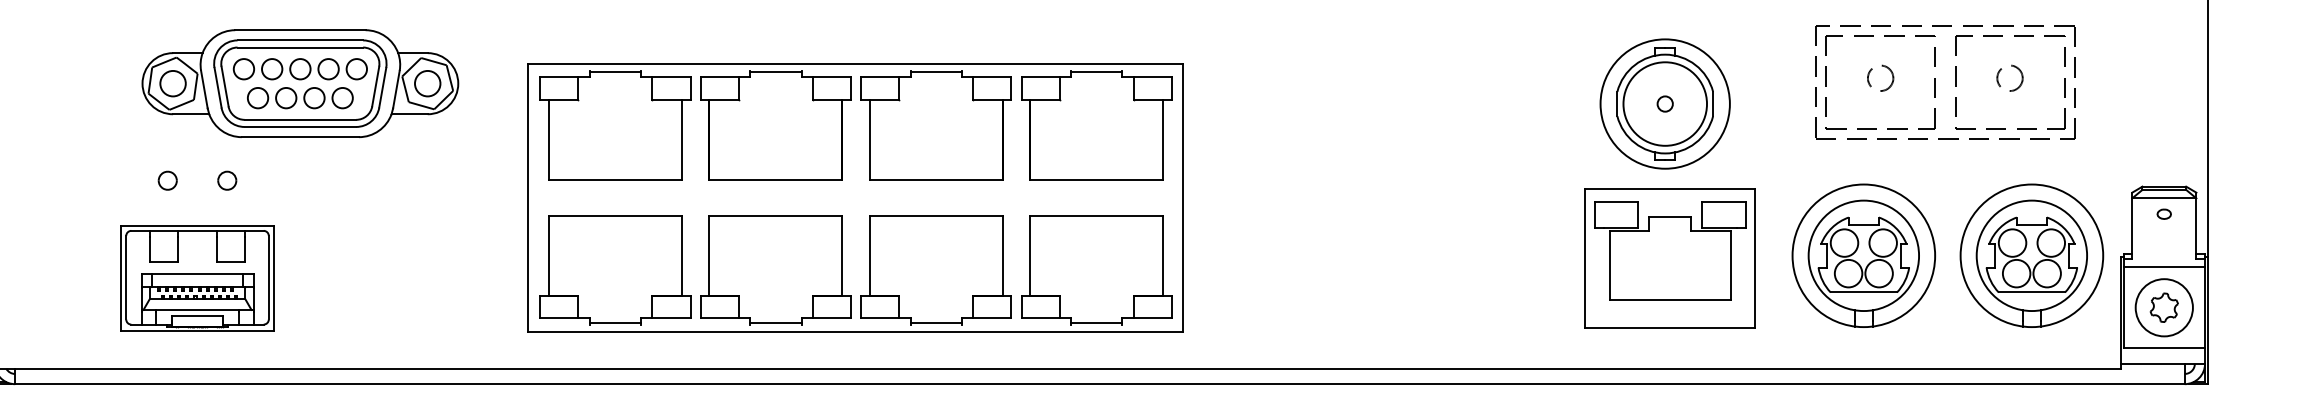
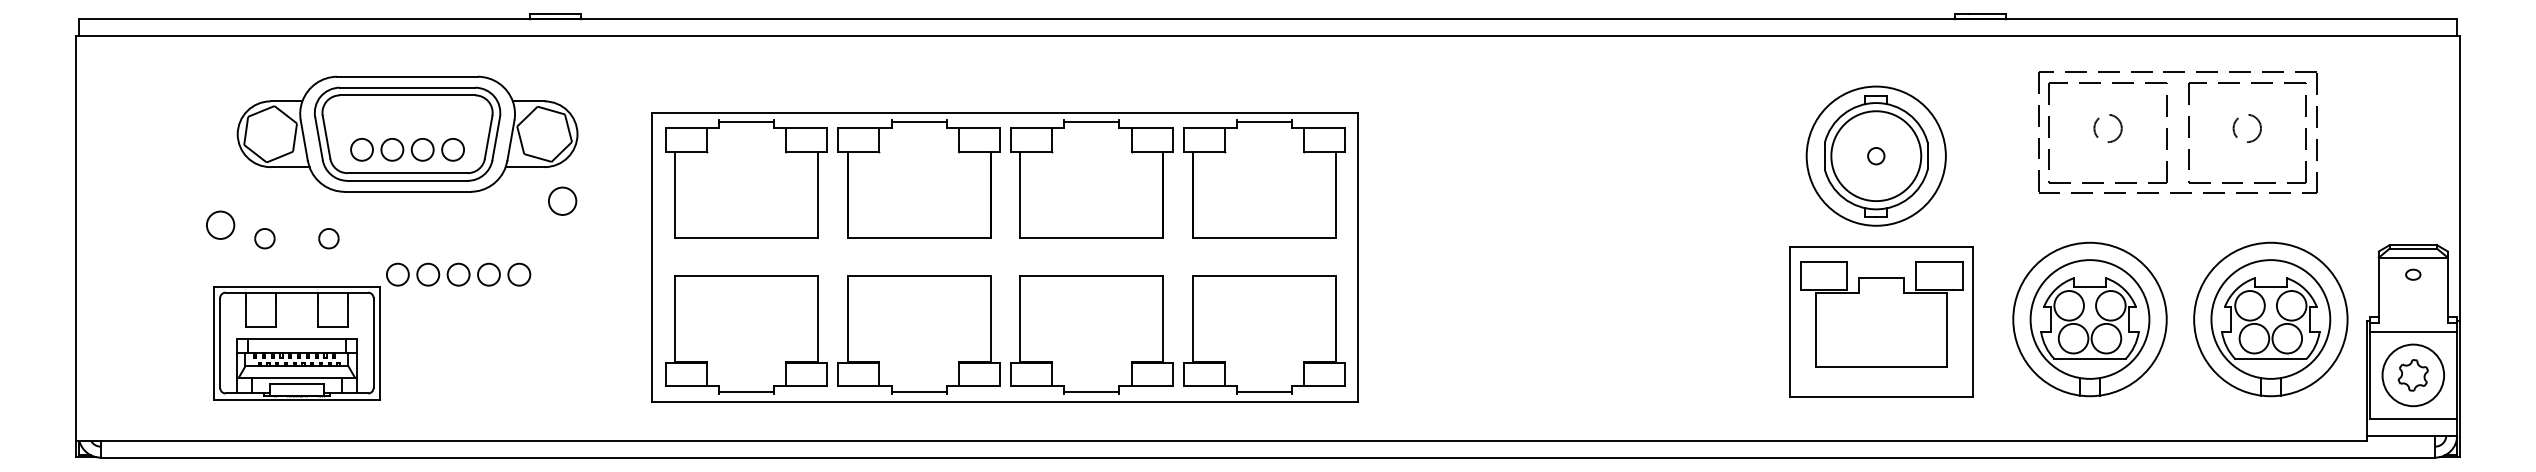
part: (300, 69) -> (458, 274), moved
circle: (172, 82) -> (220, 224), moved
circle: (427, 82) -> (562, 200), moved

